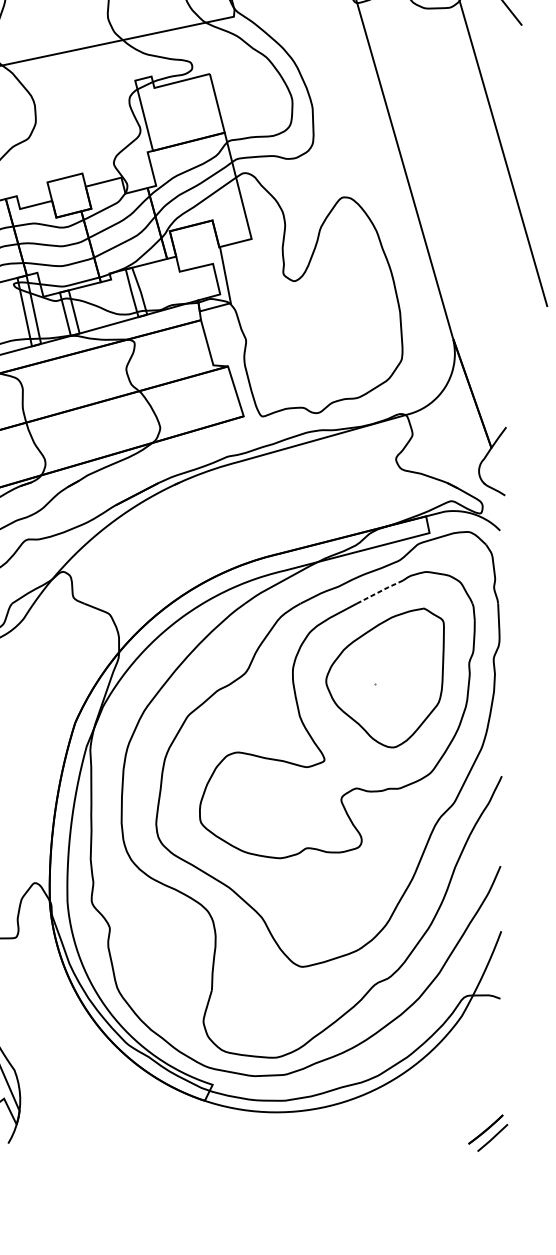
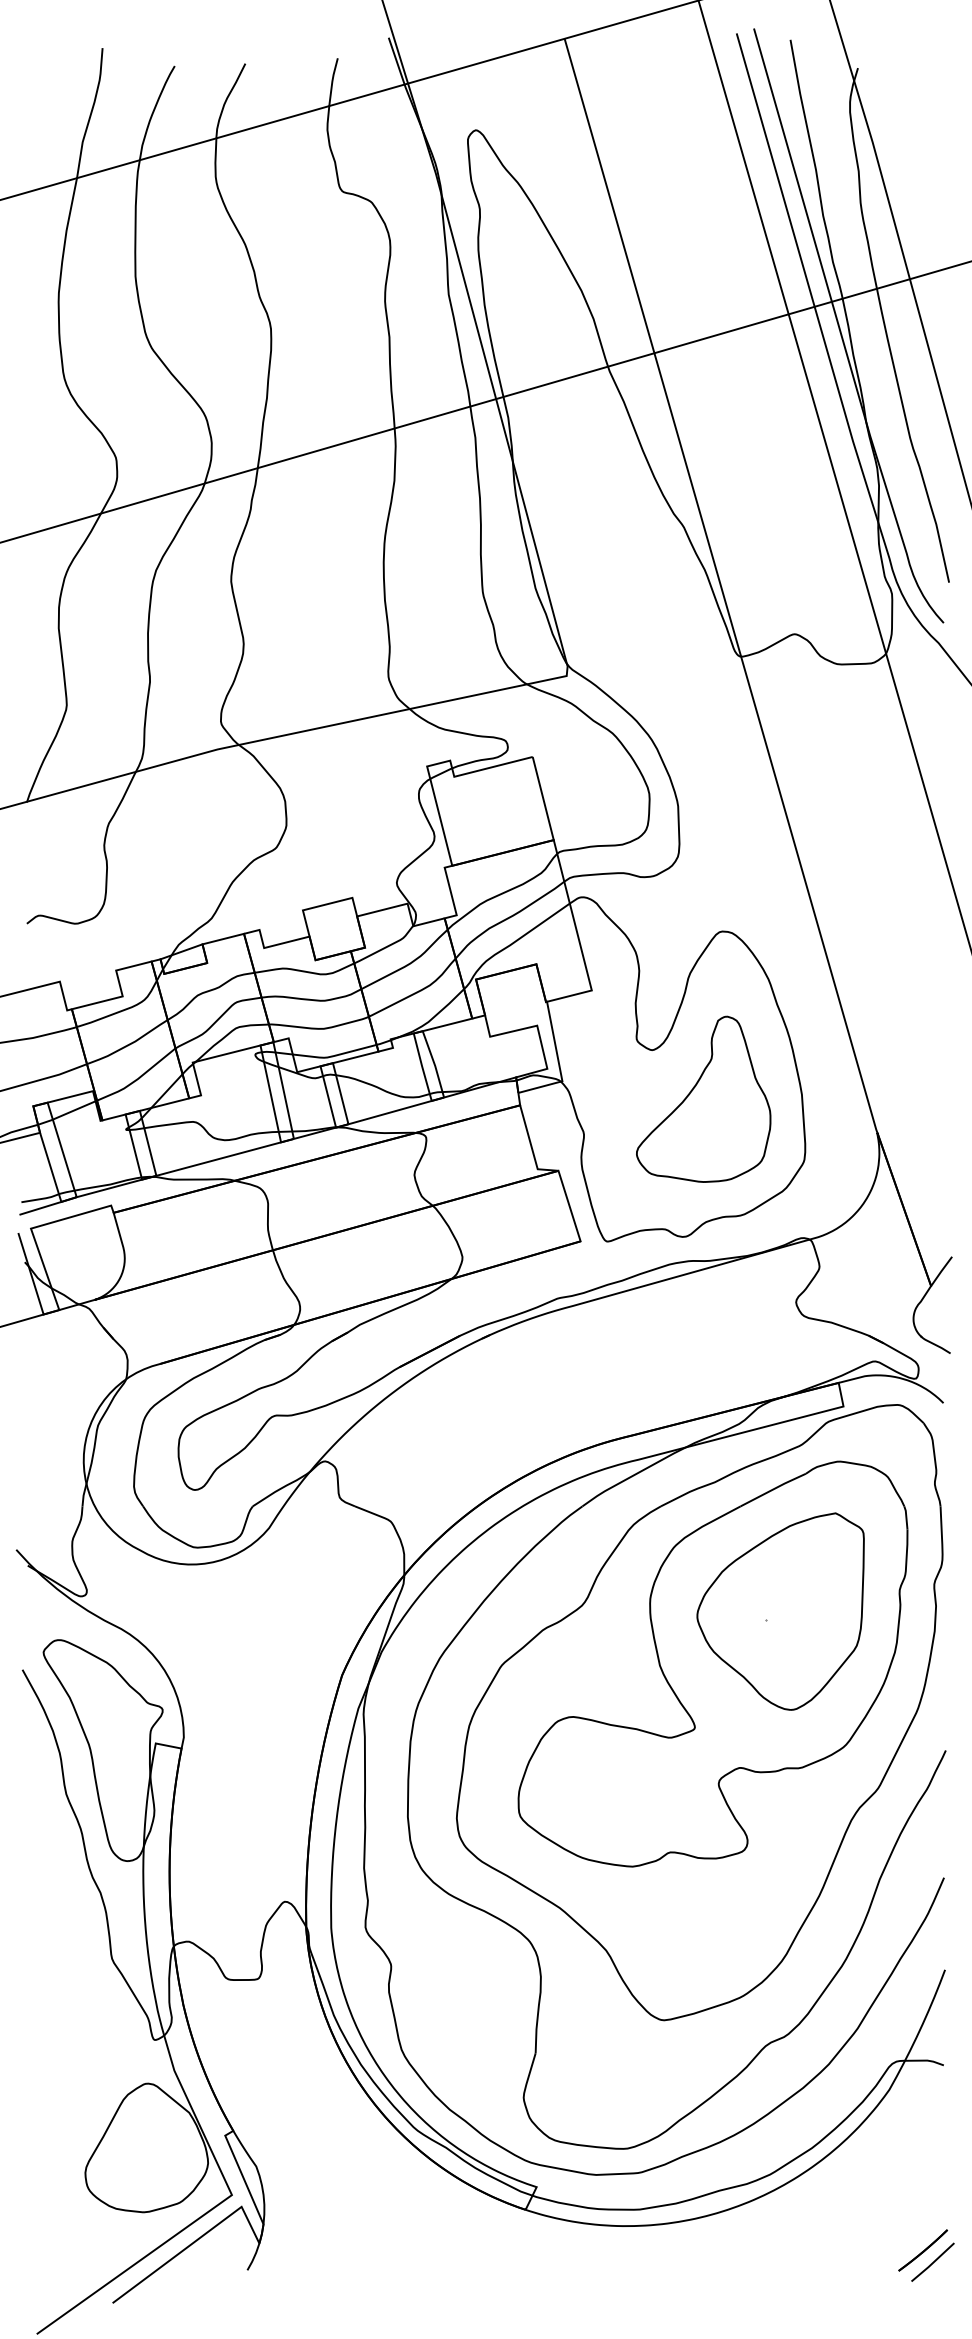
part: (330, 315) -> (703, 1098), added
line: (380, 591) -> (774, 1489), dashed -> solid

